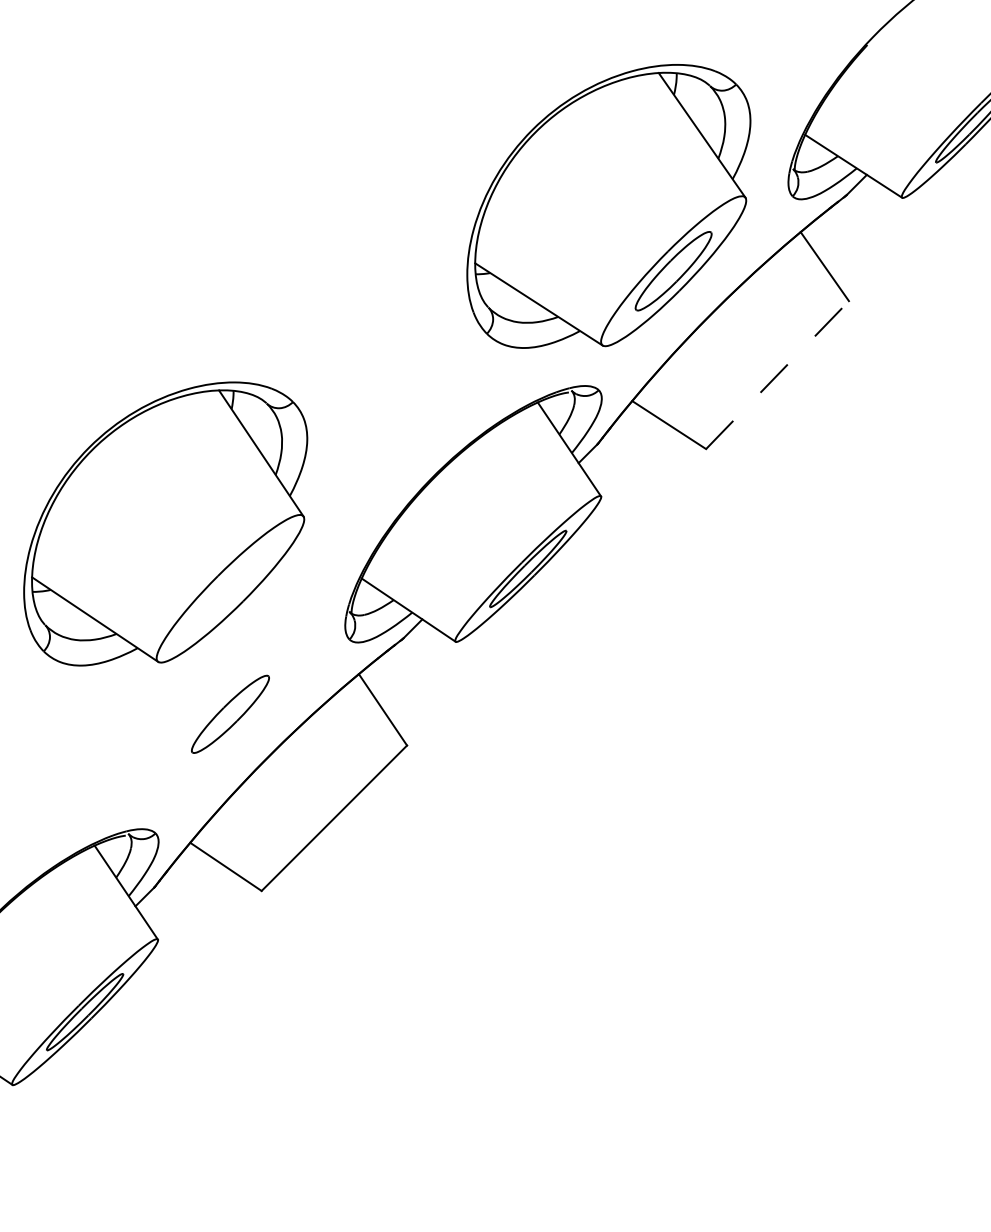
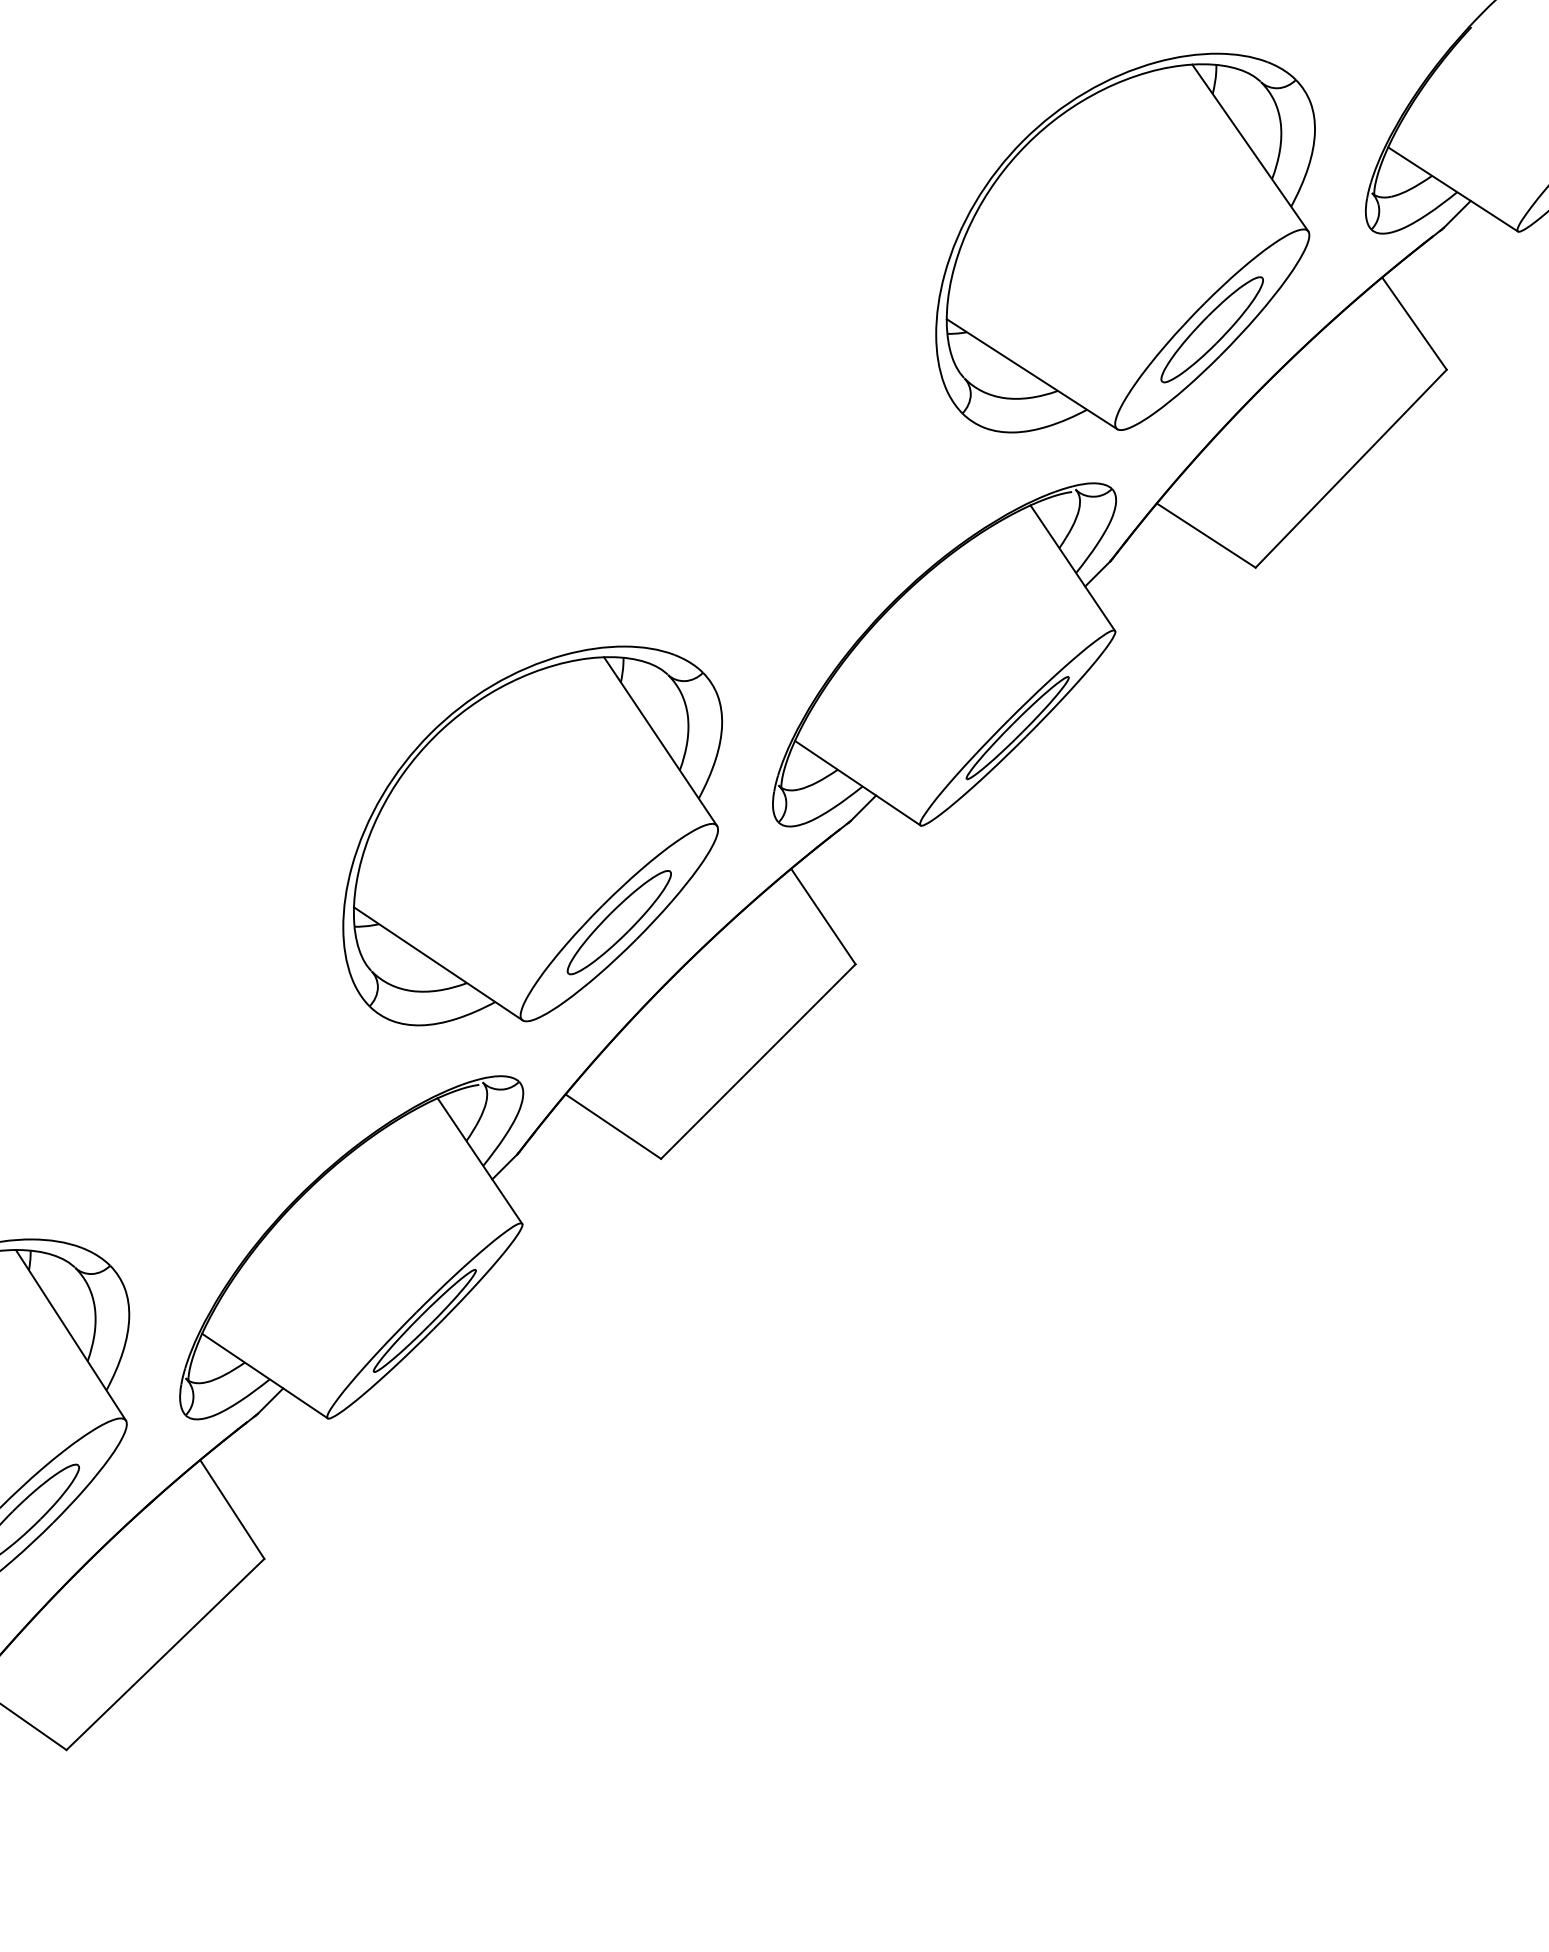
line: (777, 374) -> (1351, 468), dashed -> solid
part: (165, 523) -> (532, 835), moved

